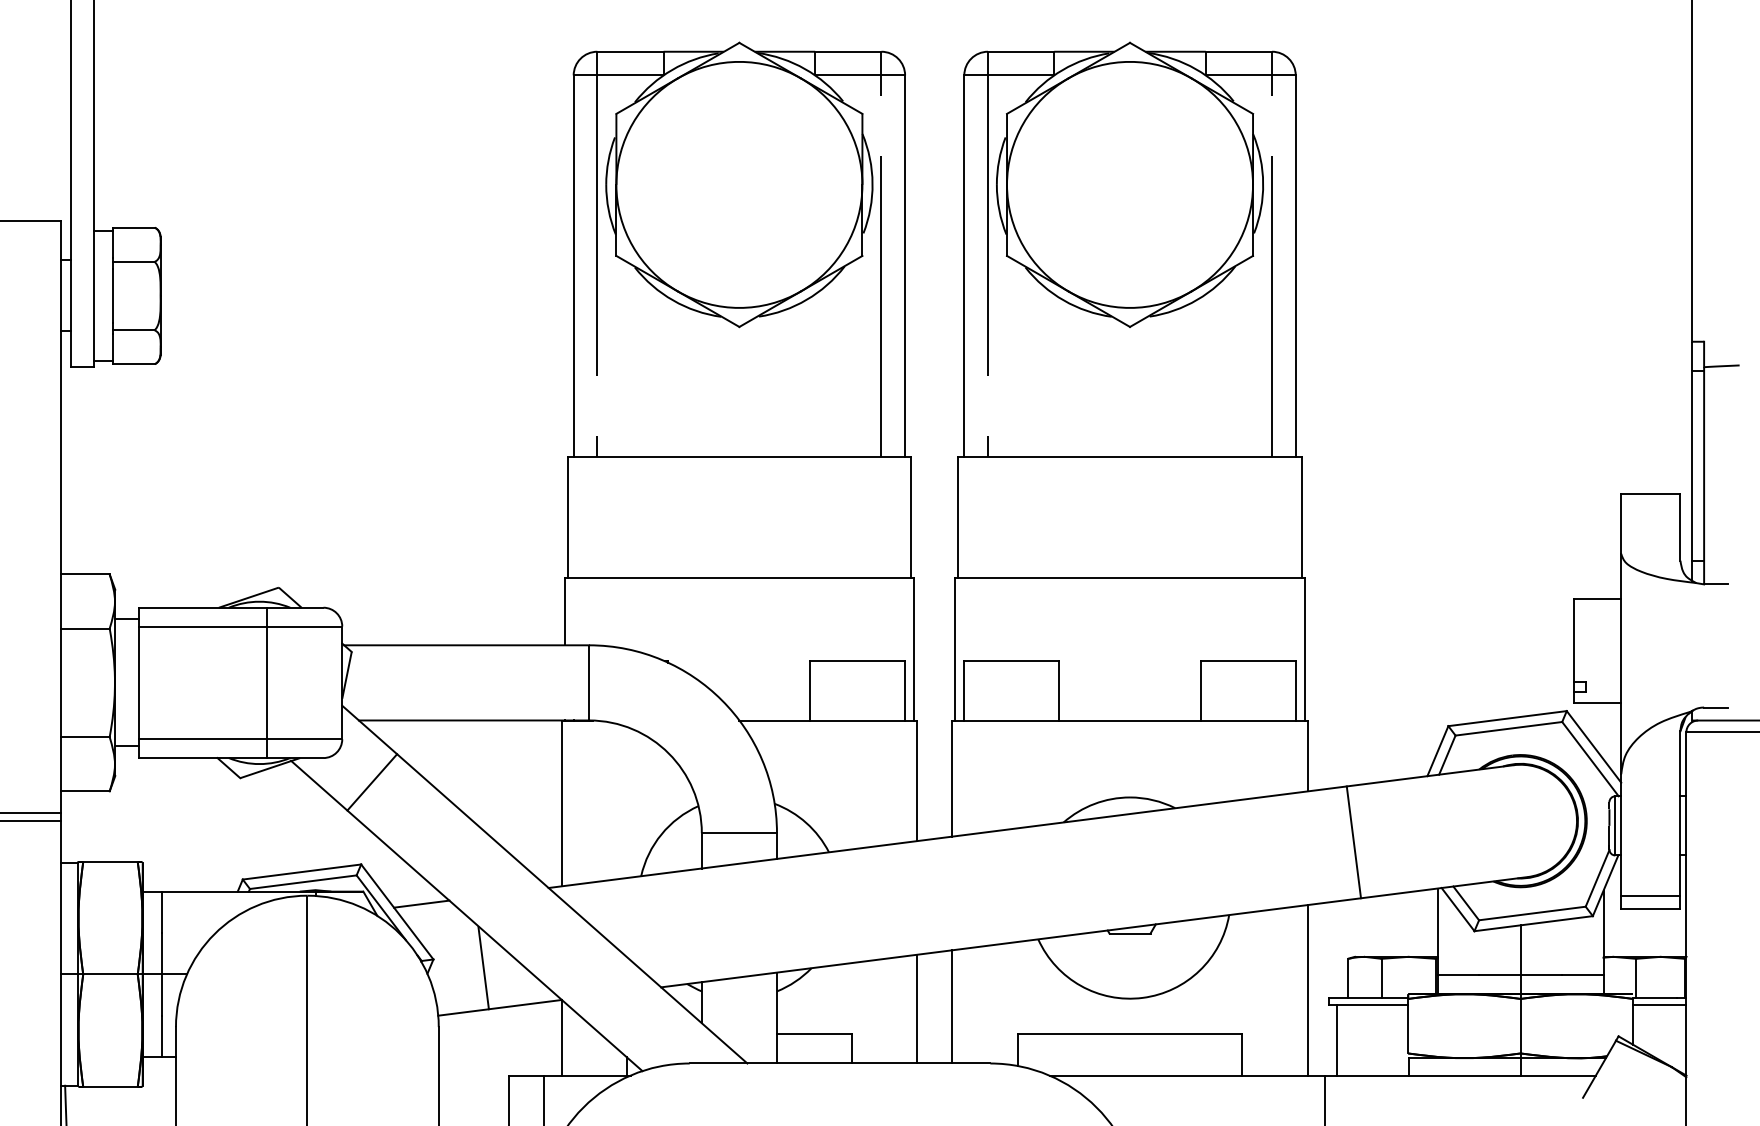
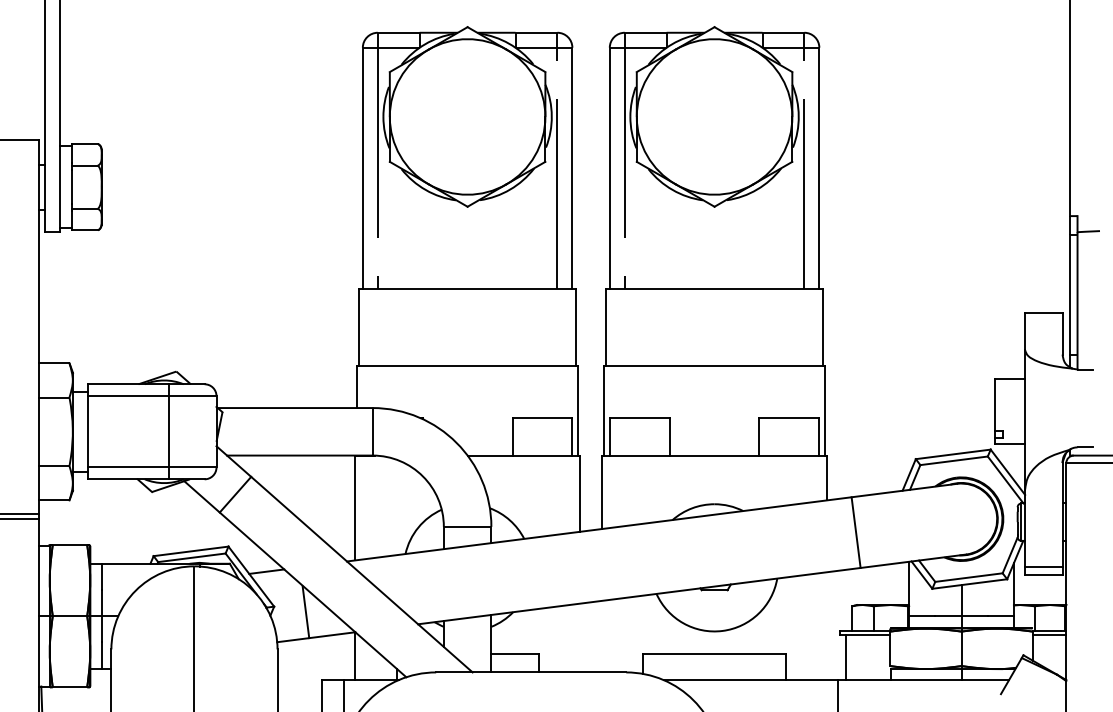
line: (1307, 990) -> (826, 626), removed
line: (952, 1006) -> (602, 636), removed
line: (916, 1008) -> (579, 637), removed

